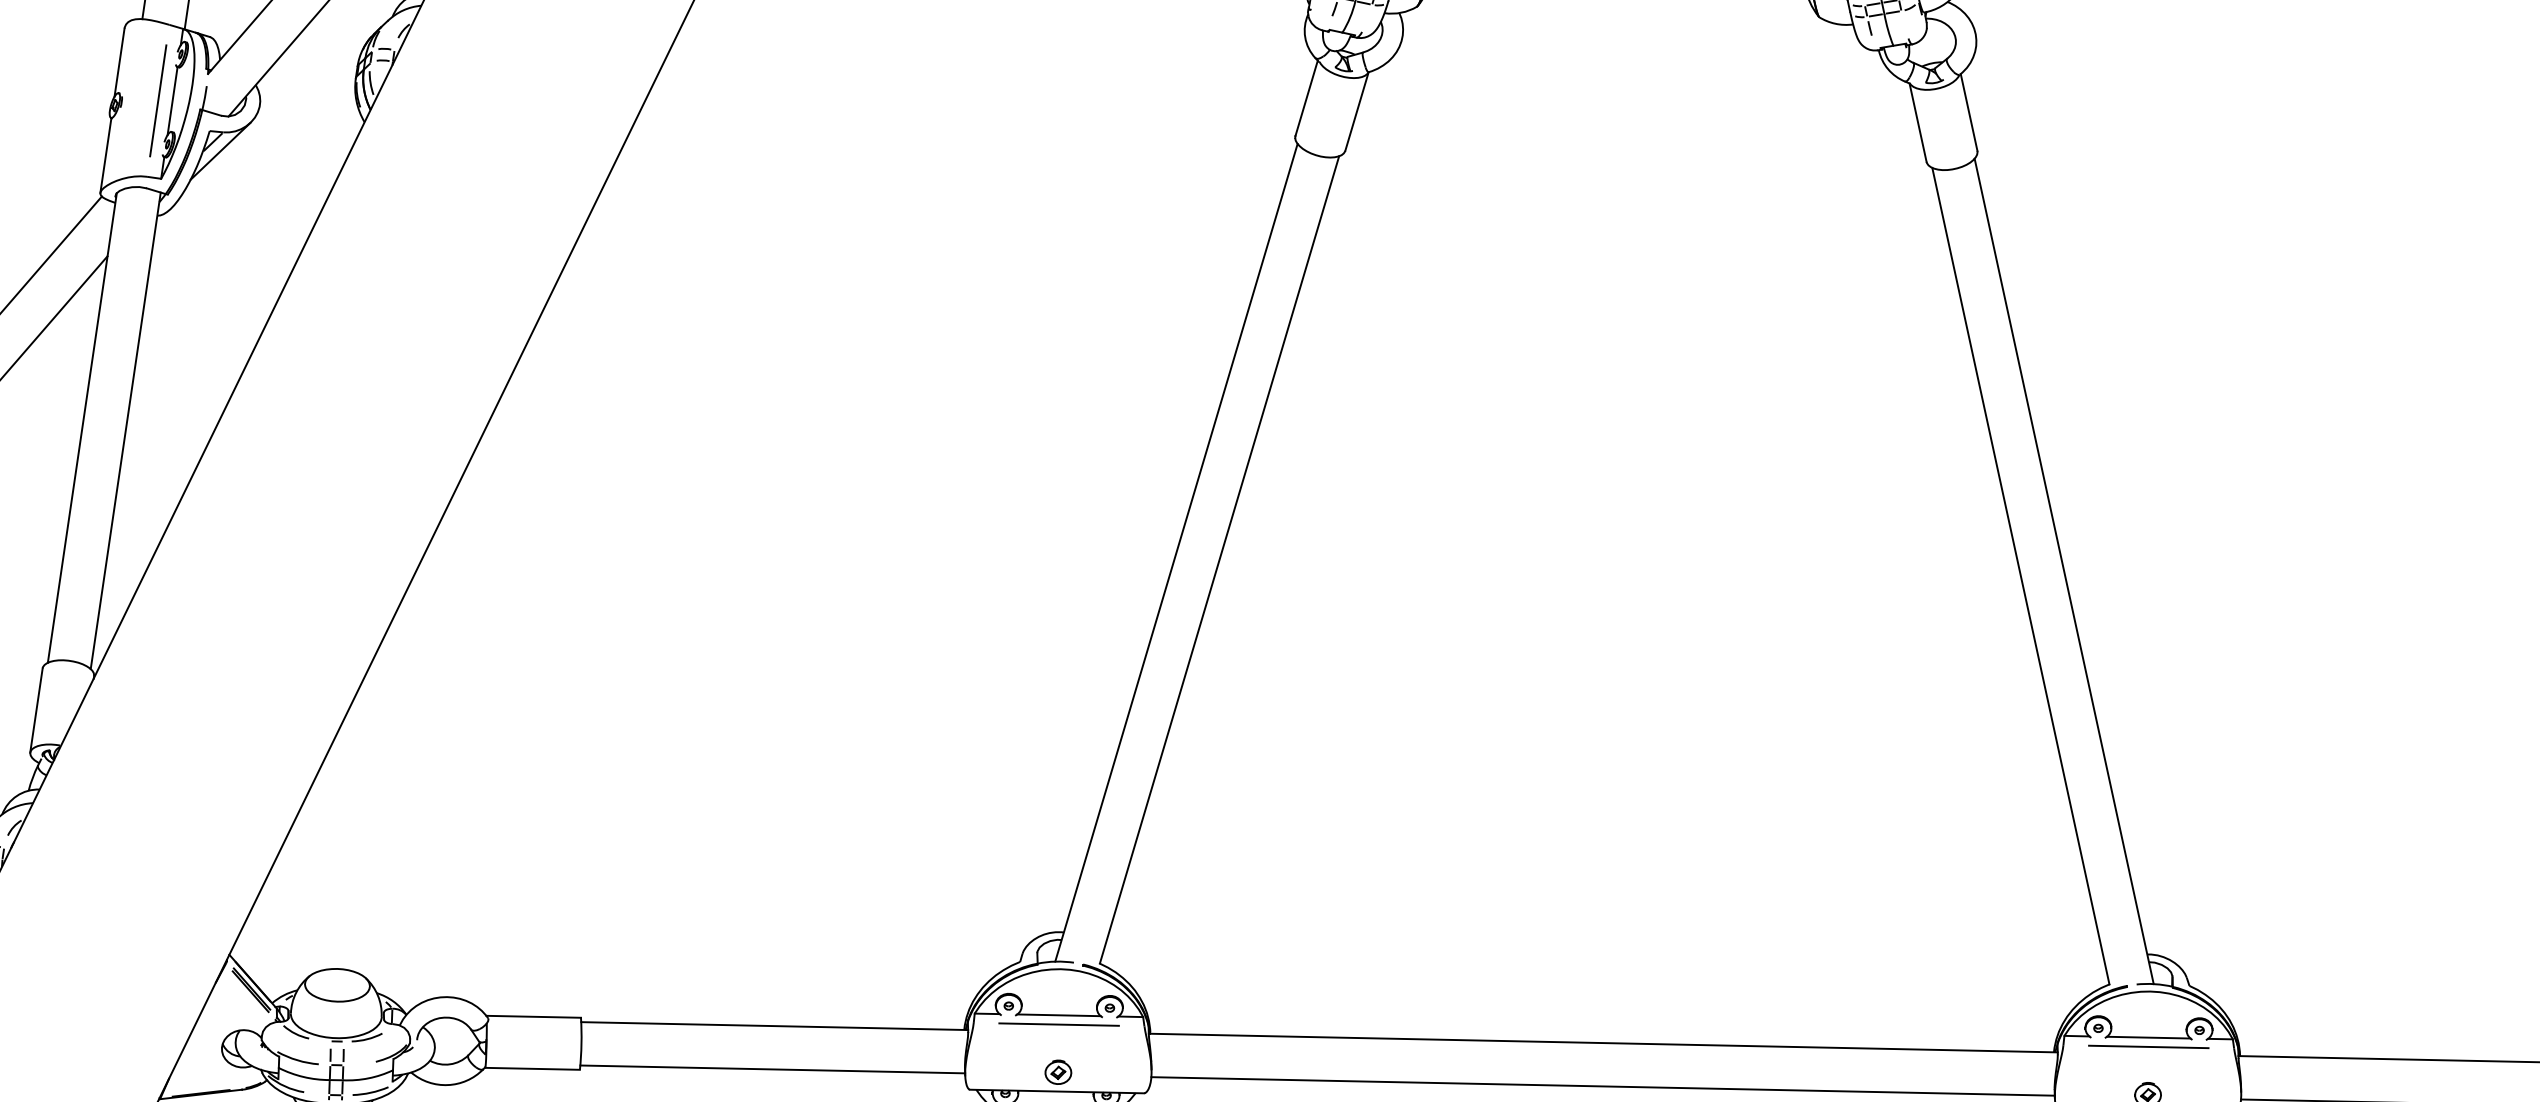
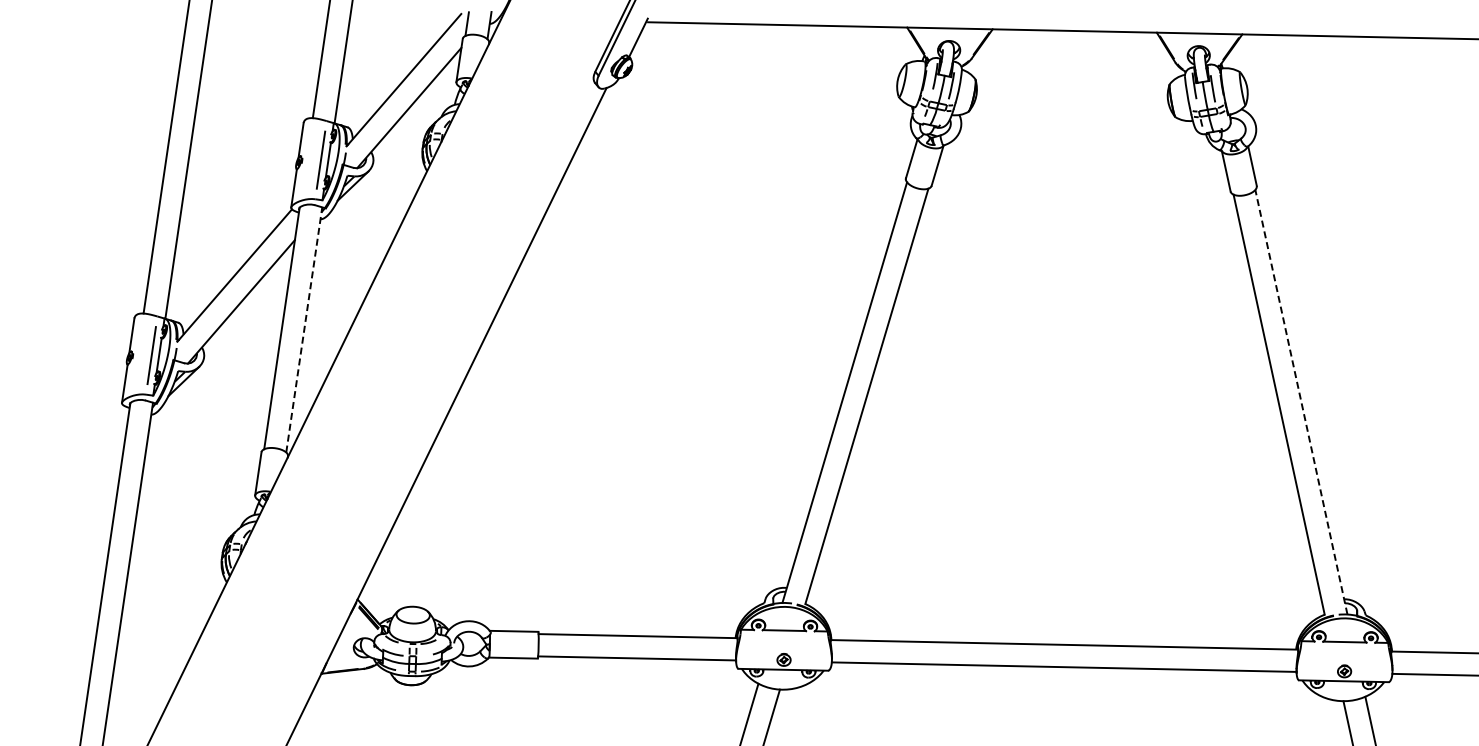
line: (126, 430) -> (304, 329), solid -> dashed
line: (2064, 569) -> (1301, 401), solid -> dashed
line: (1059, 1022) -> (784, 634), removed
line: (2147, 1046) -> (1344, 646), removed

